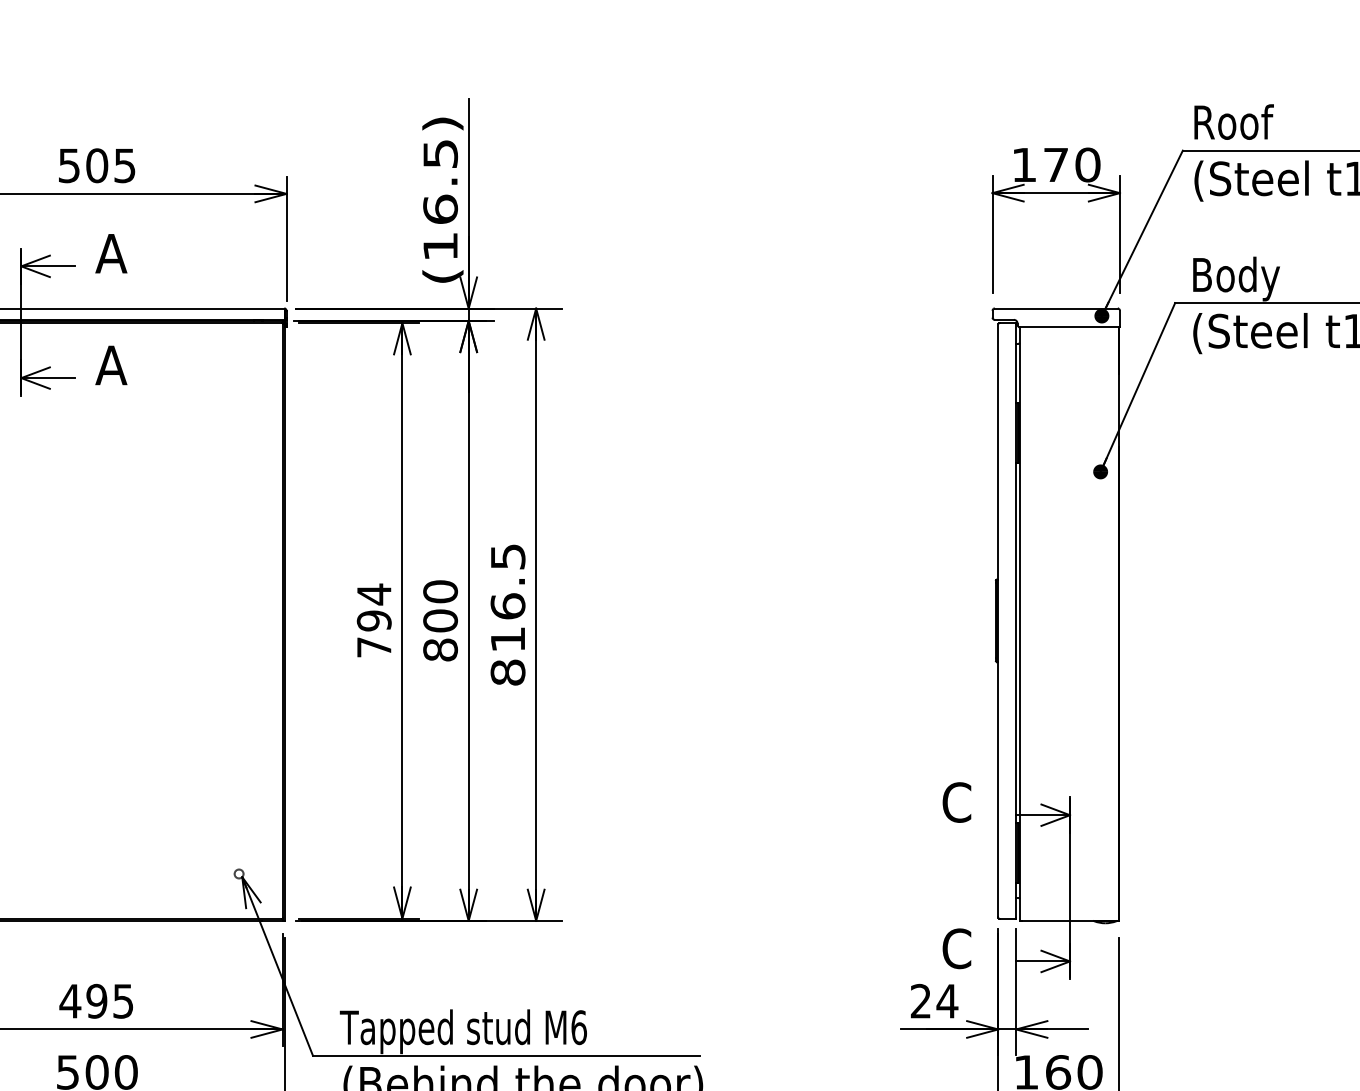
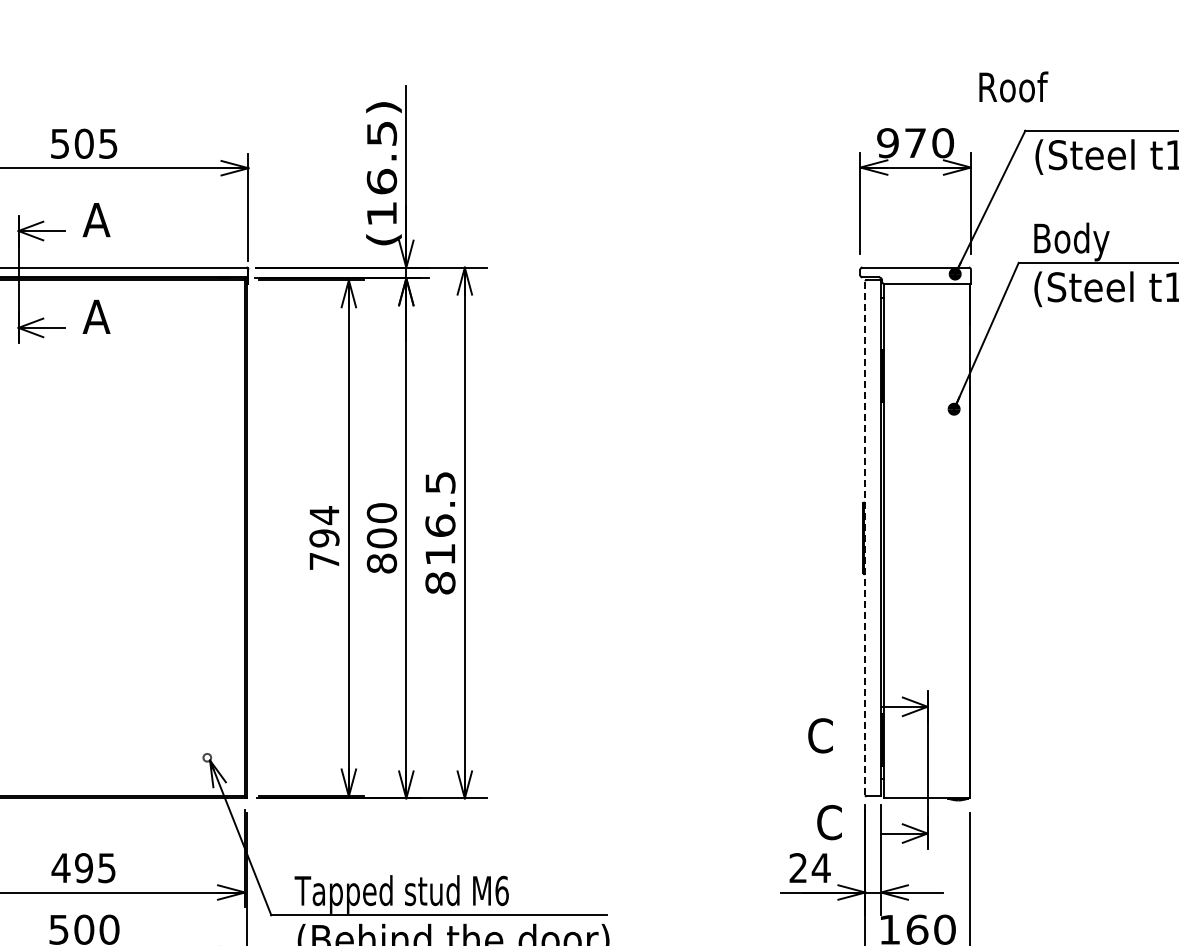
text: (1233, 121) -> (1013, 86), moved
text: (1023, 165) -> (887, 143), 170 -> 970
line: (998, 619) -> (865, 537), solid -> dashed
text: (956, 802) -> (820, 735), moved

